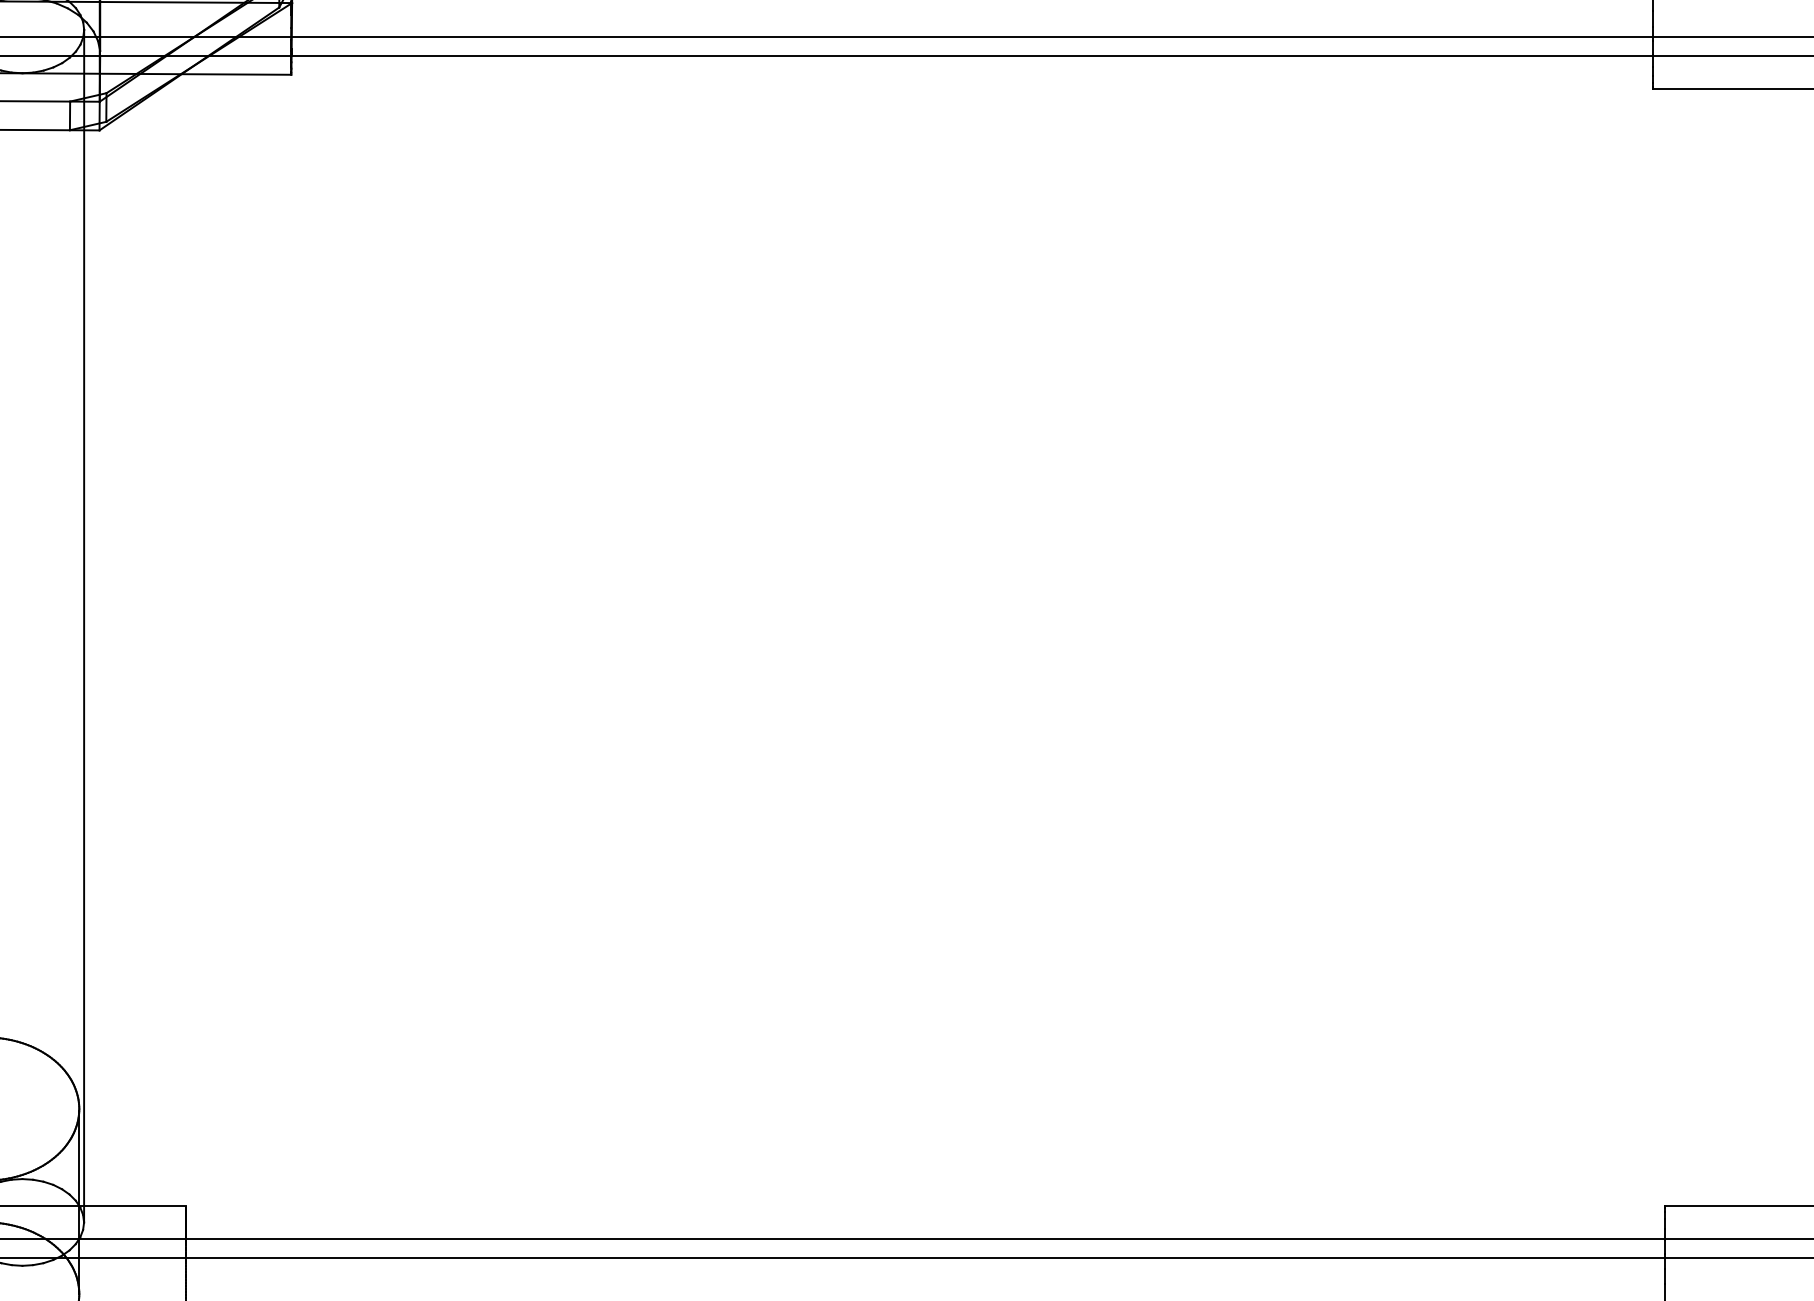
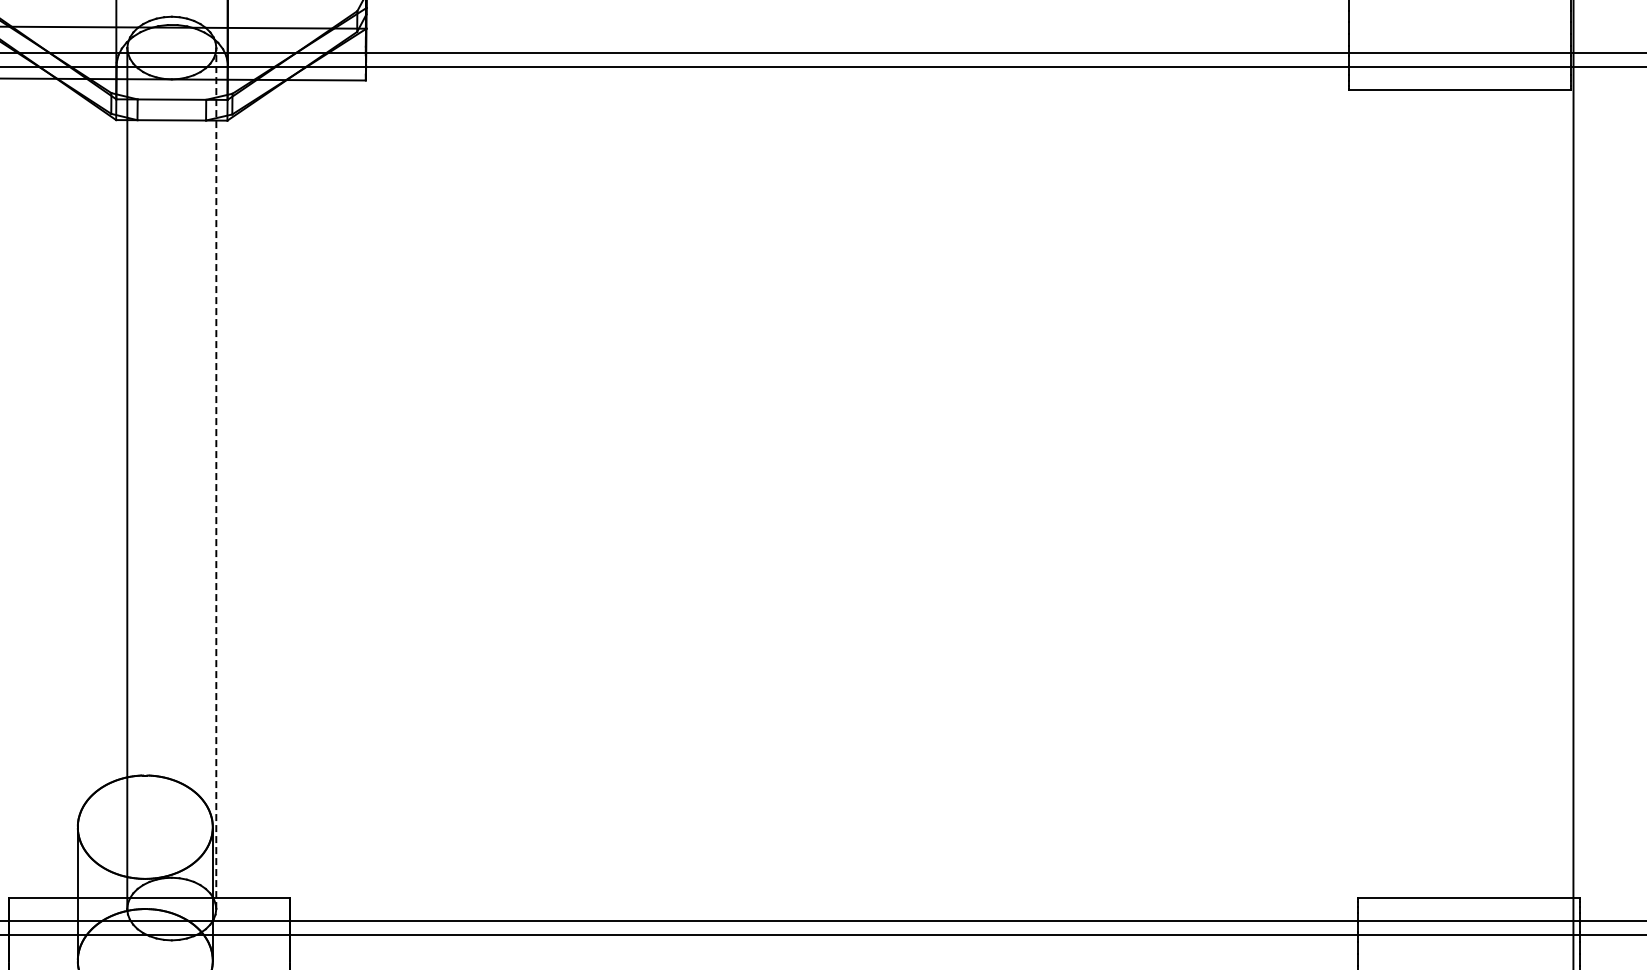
line: (84, 626) -> (216, 478), solid -> dashed

